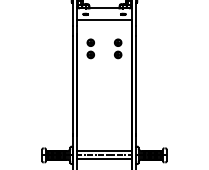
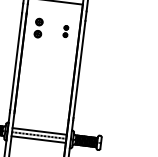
part: (118, 48) -> (66, 31), size x0.6

